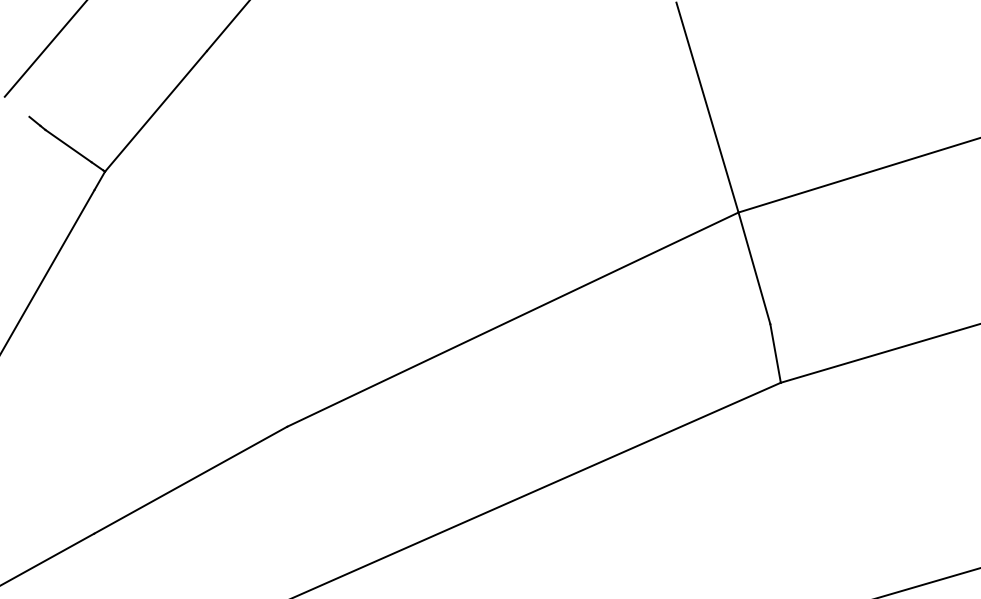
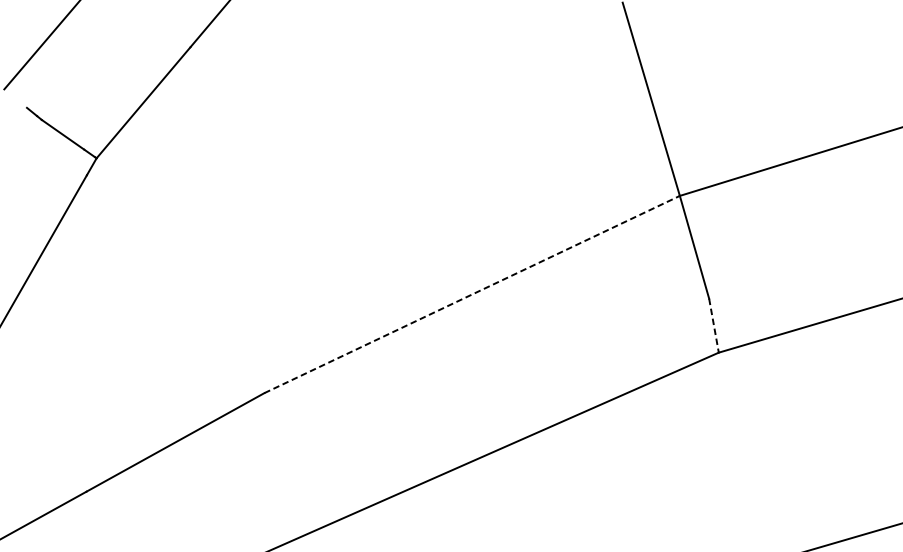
line: (512, 319) -> (471, 294), solid -> dashed
line: (775, 353) -> (713, 325), solid -> dashed

